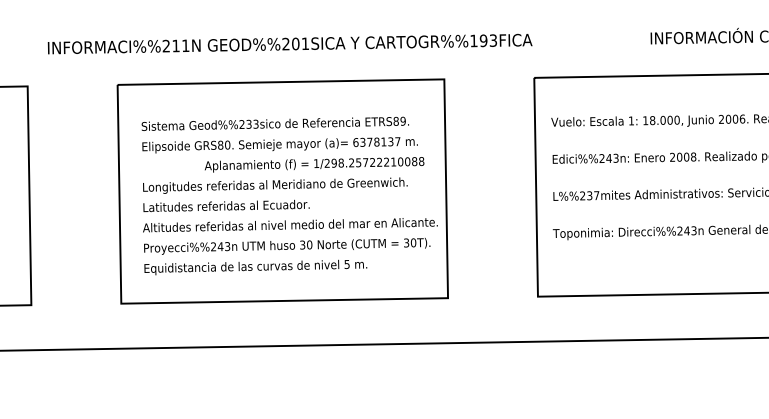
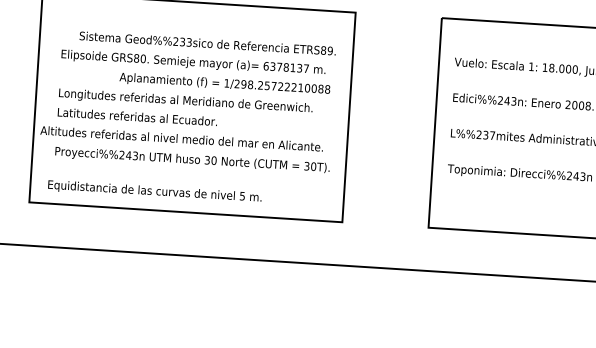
text: (274, 123) -> (207, 43), moved
text: (290, 225) -> (181, 139), moved
text: (255, 267) -> (154, 192), moved

